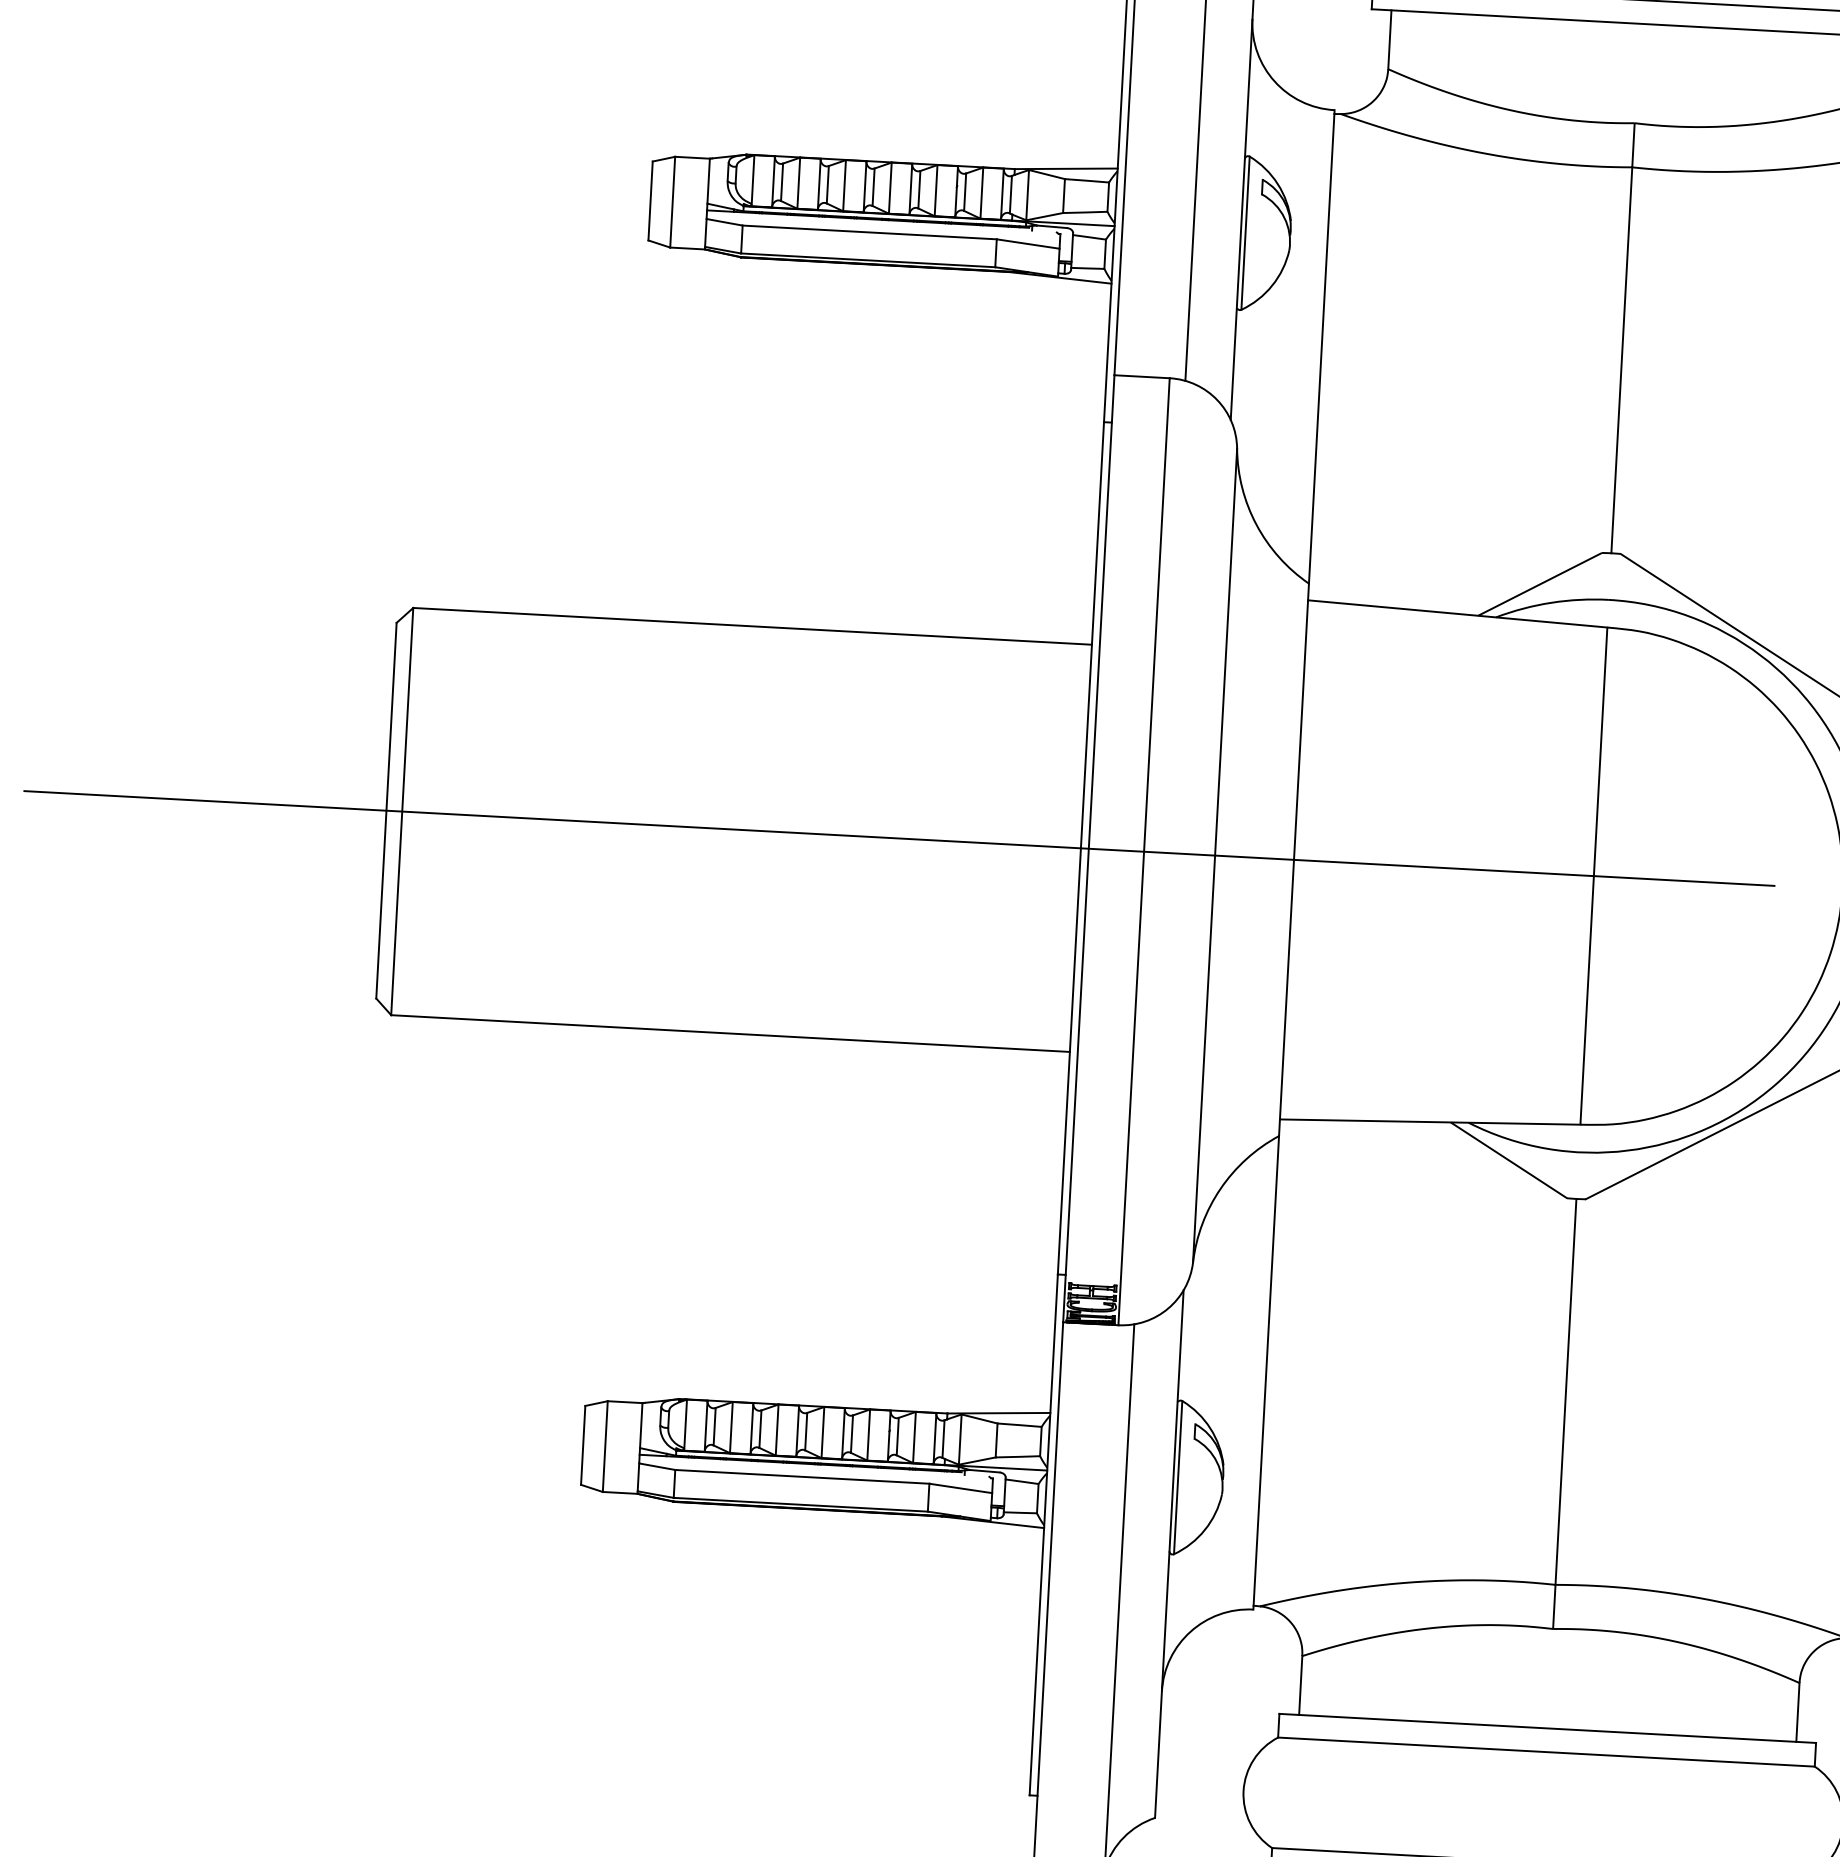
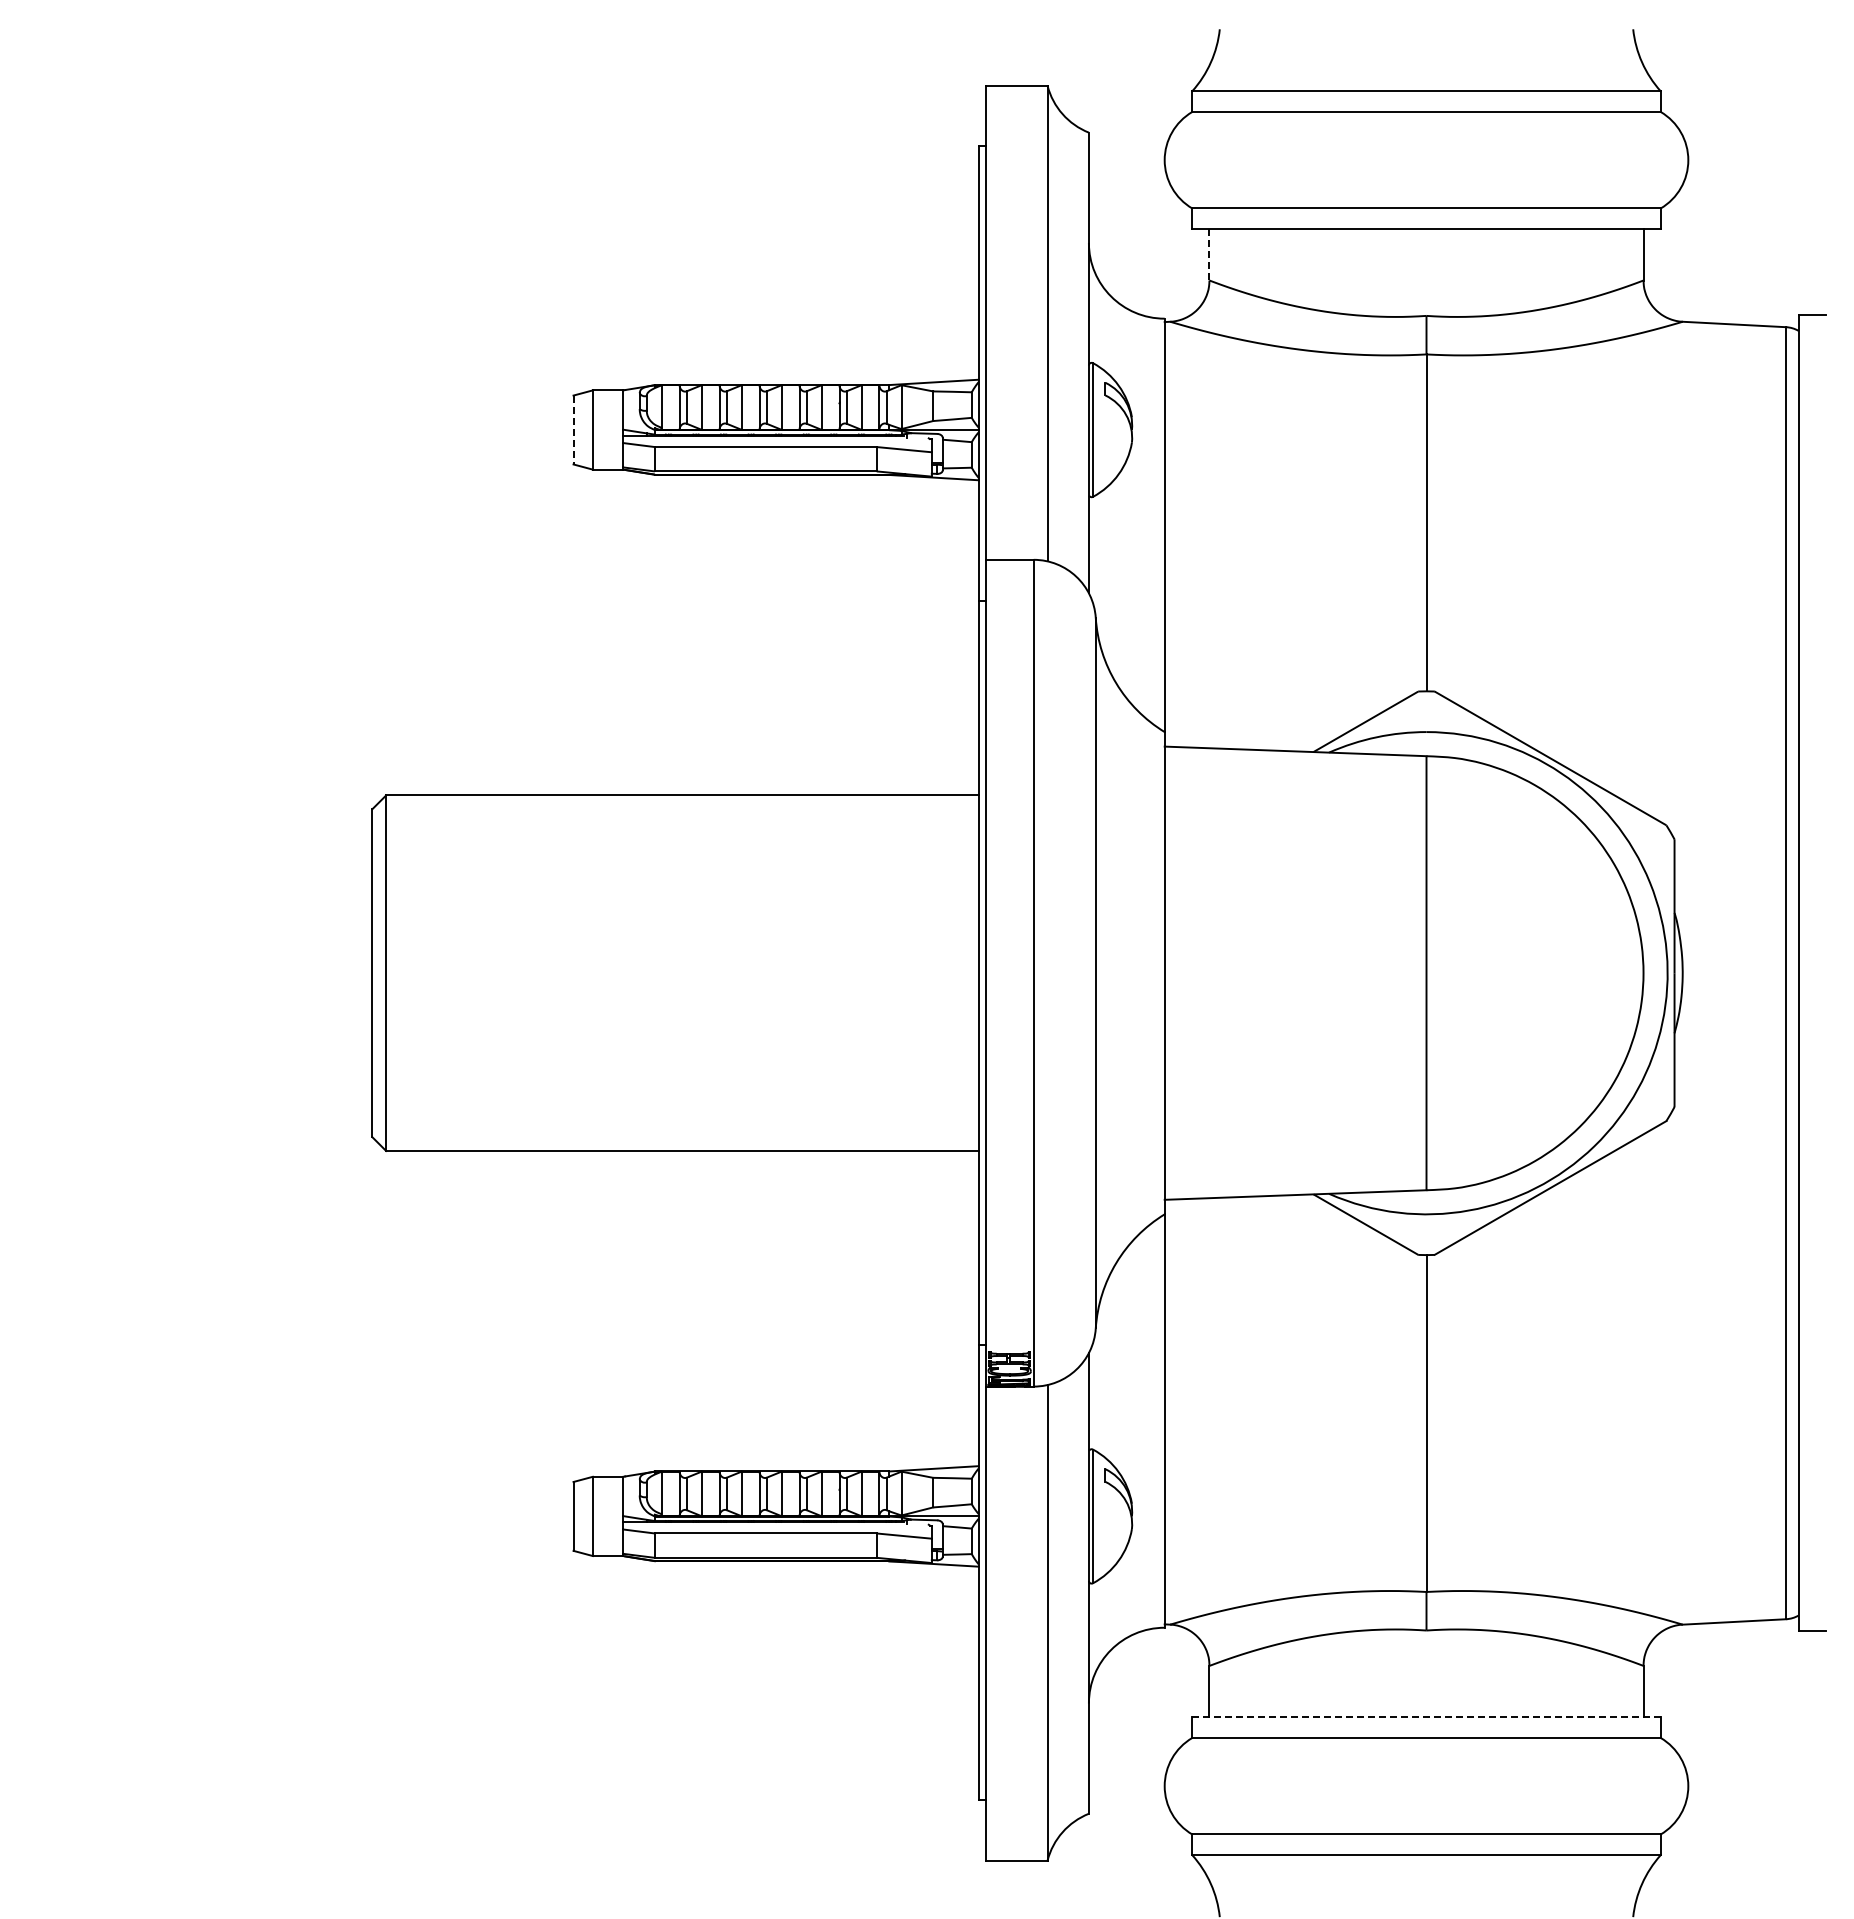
line: (1389, 39) -> (1209, 254), solid -> dashed
line: (650, 201) -> (573, 430), solid -> dashed
line: (898, 838) -> (819, 973), removed
line: (1547, 1728) -> (1426, 1717), solid -> dashed

